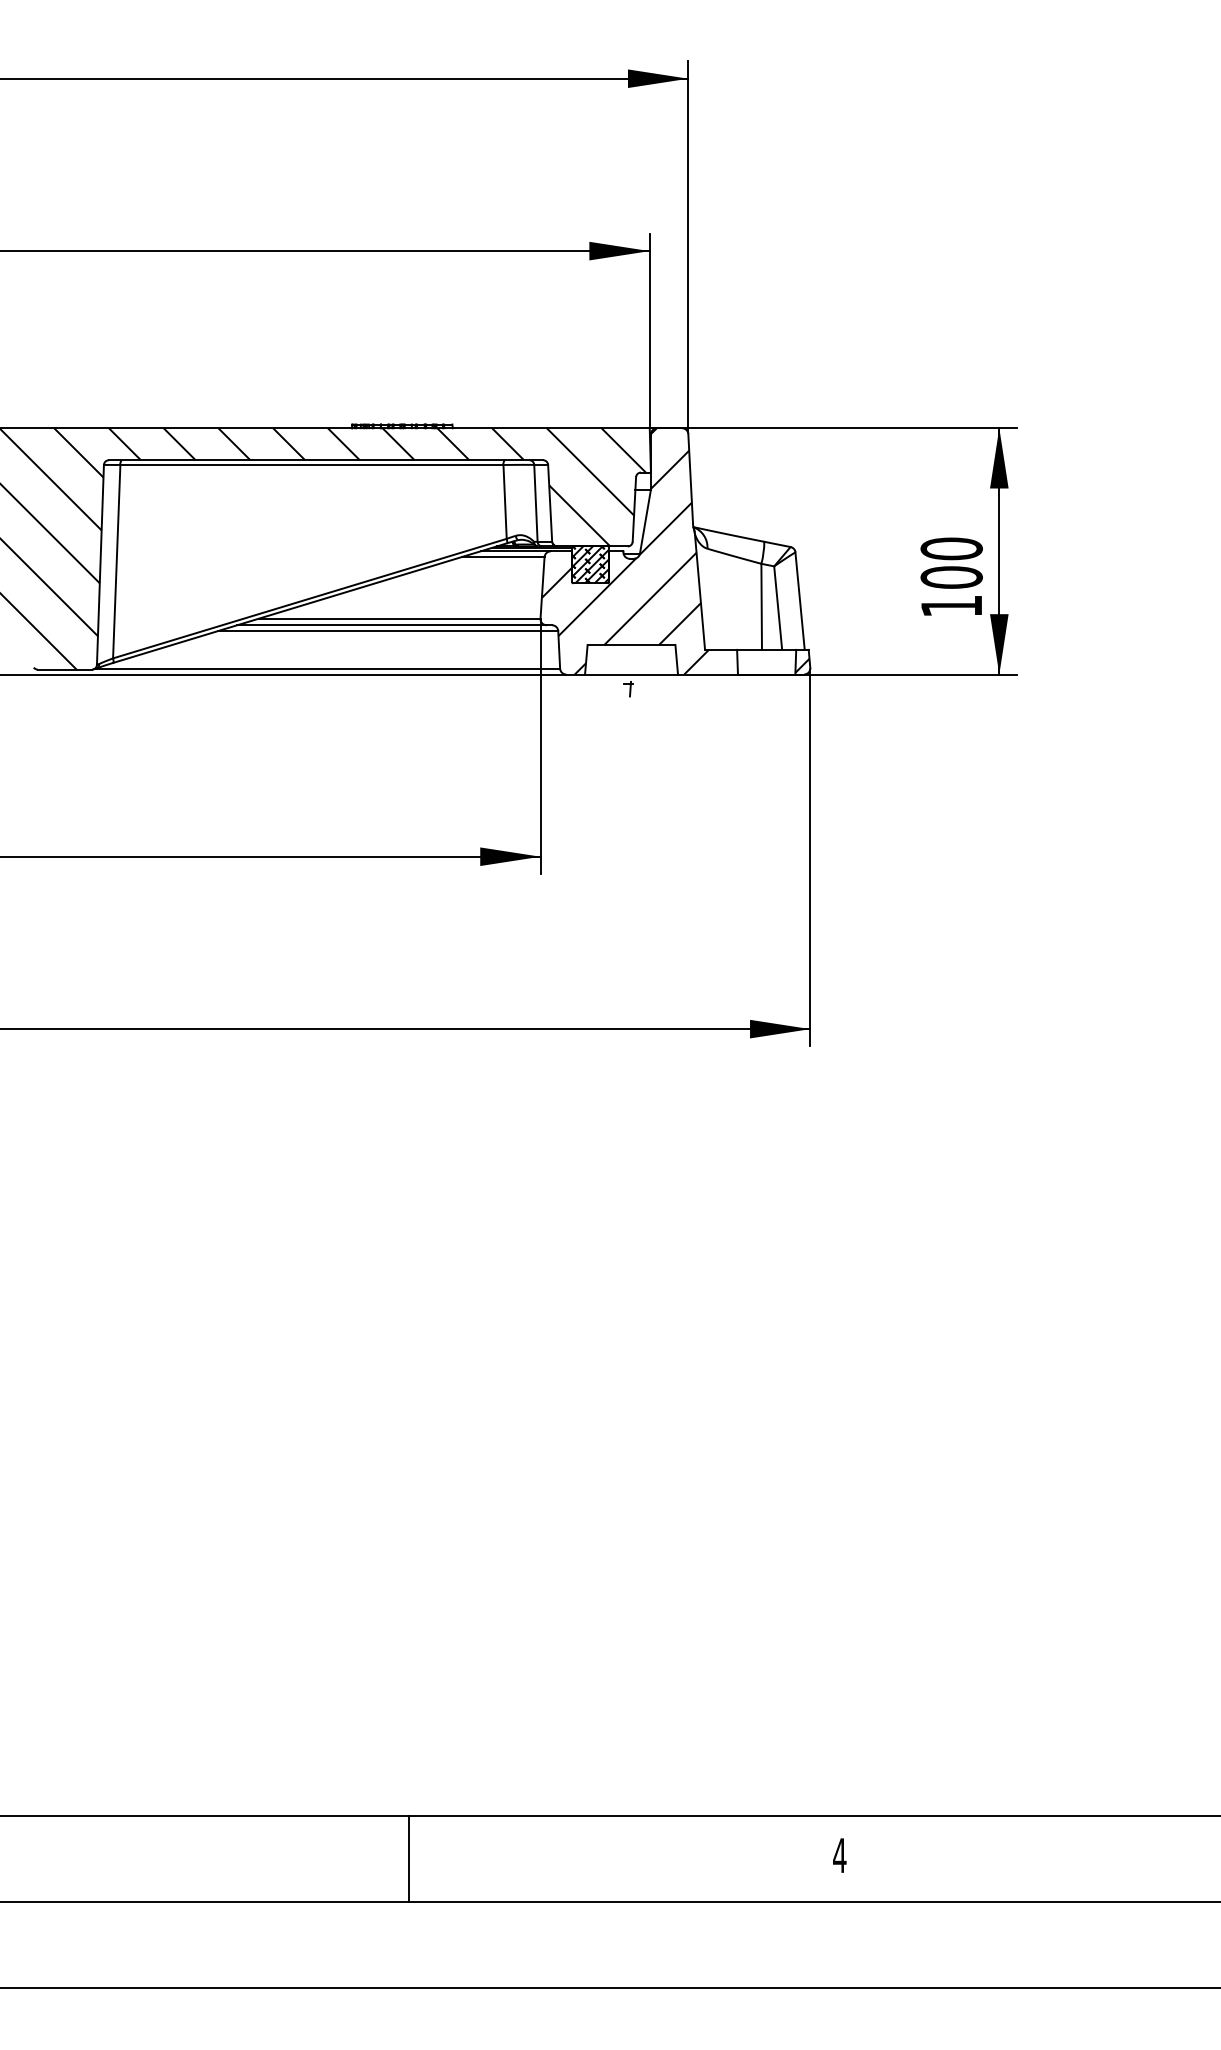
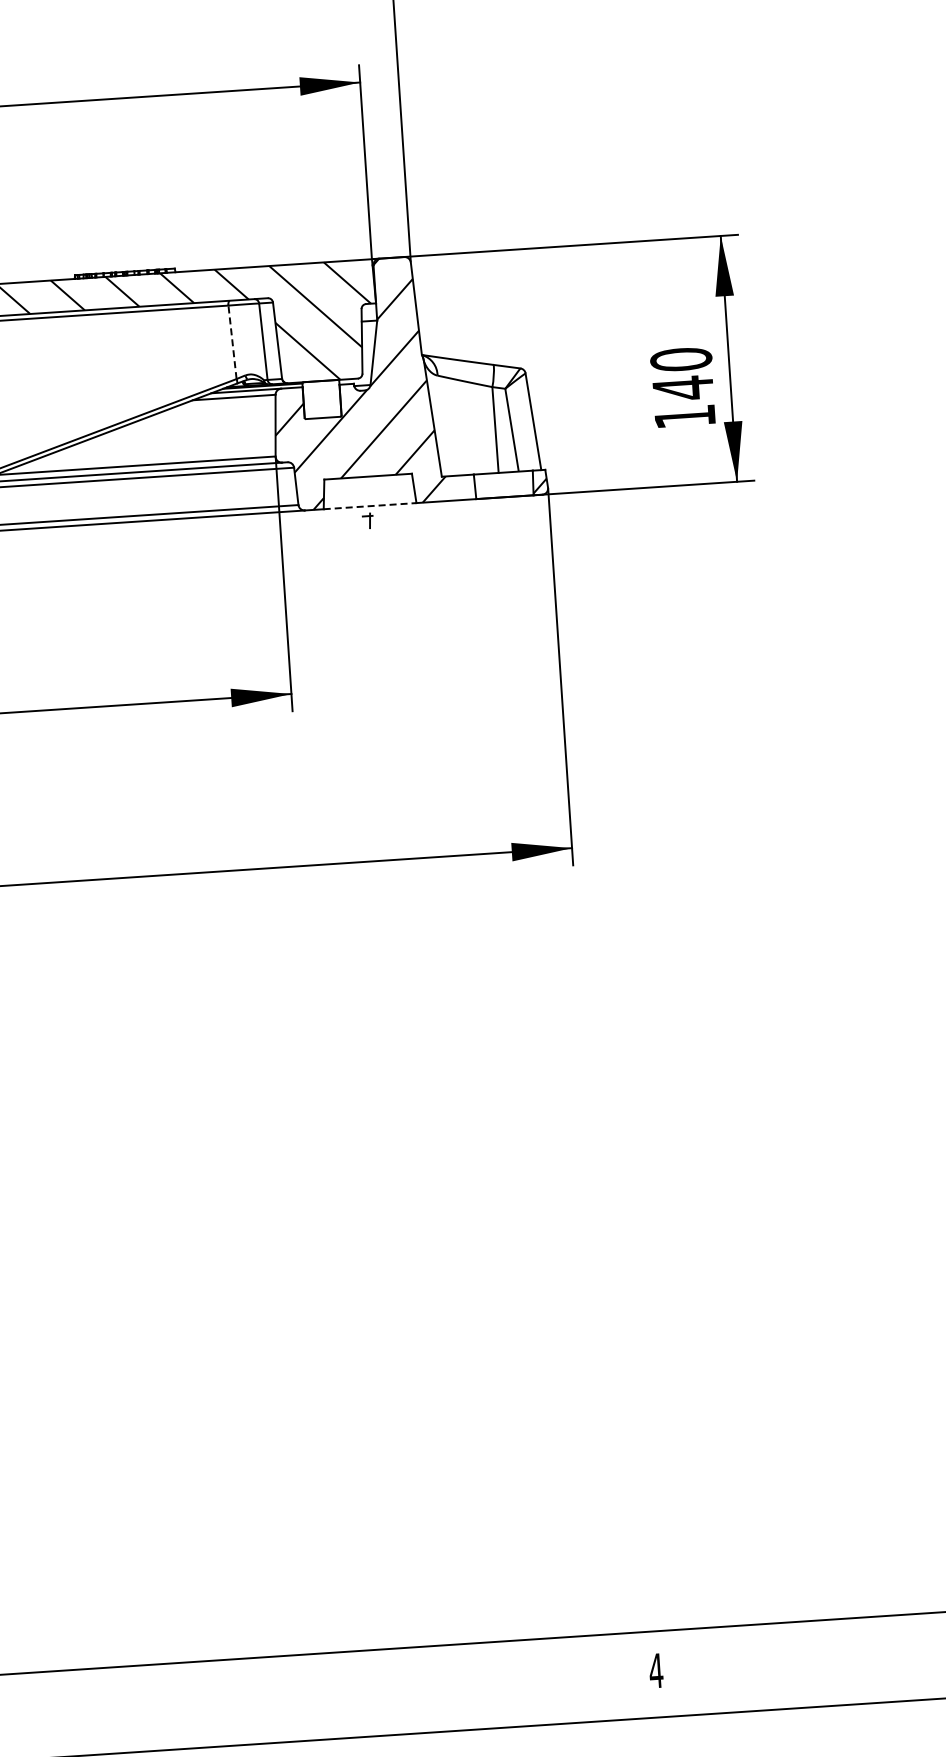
line: (505, 501) -> (232, 341), solid -> dashed
hatch: (590, 564) -> (321, 399), removed
text: (951, 577) -> (682, 388), 100 -> 140
line: (632, 674) -> (371, 506), solid -> dashed
line: (408, 1859) -> (226, 1703), removed

